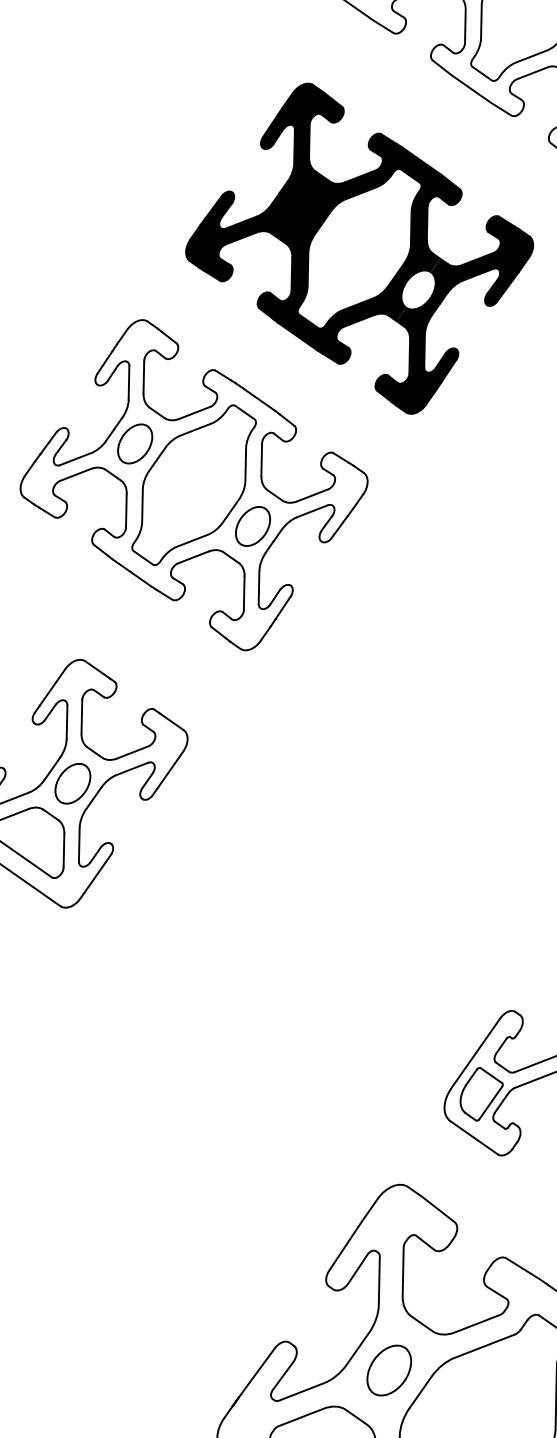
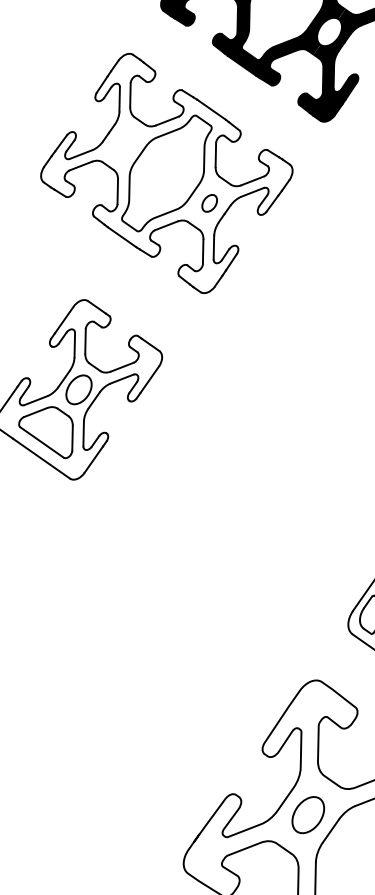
circle: (135, 443) -> (124, 143), removed
circle: (253, 526) -> (209, 203), size x0.6

